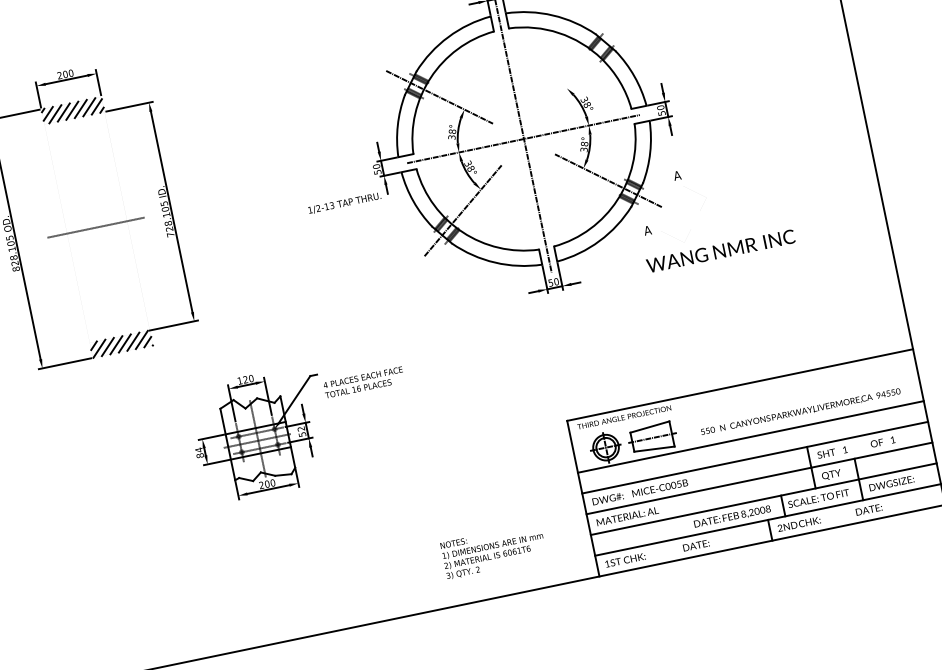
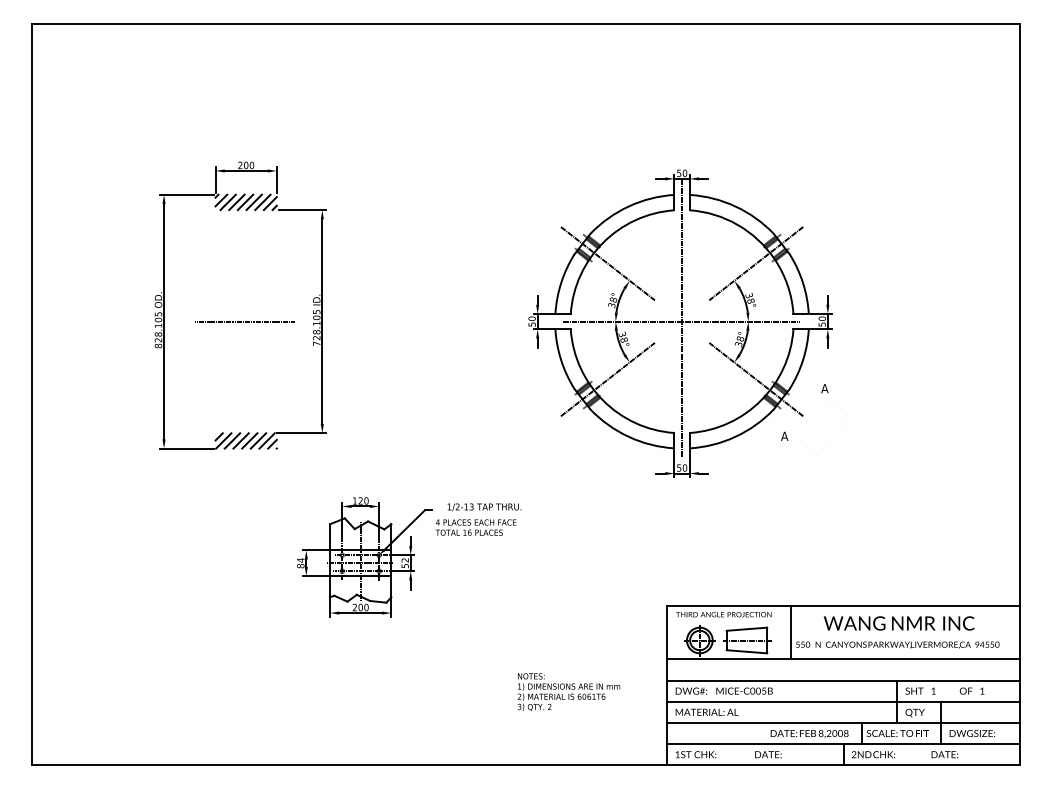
line: (585, 66) -> (756, 263), added
text: (344, 203) -> (484, 507), moved
text: (720, 251) -> (898, 623), moved
line: (693, 421) -> (790, 632), added
text: (493, 550) -> (568, 691), moved

